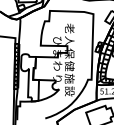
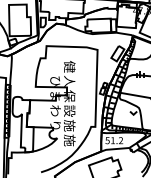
text: (69, 28) -> (69, 66), 老 -> 健
text: (69, 65) -> (69, 110), 健 -> 設
text: (69, 91) -> (69, 140), 設 -> 施

